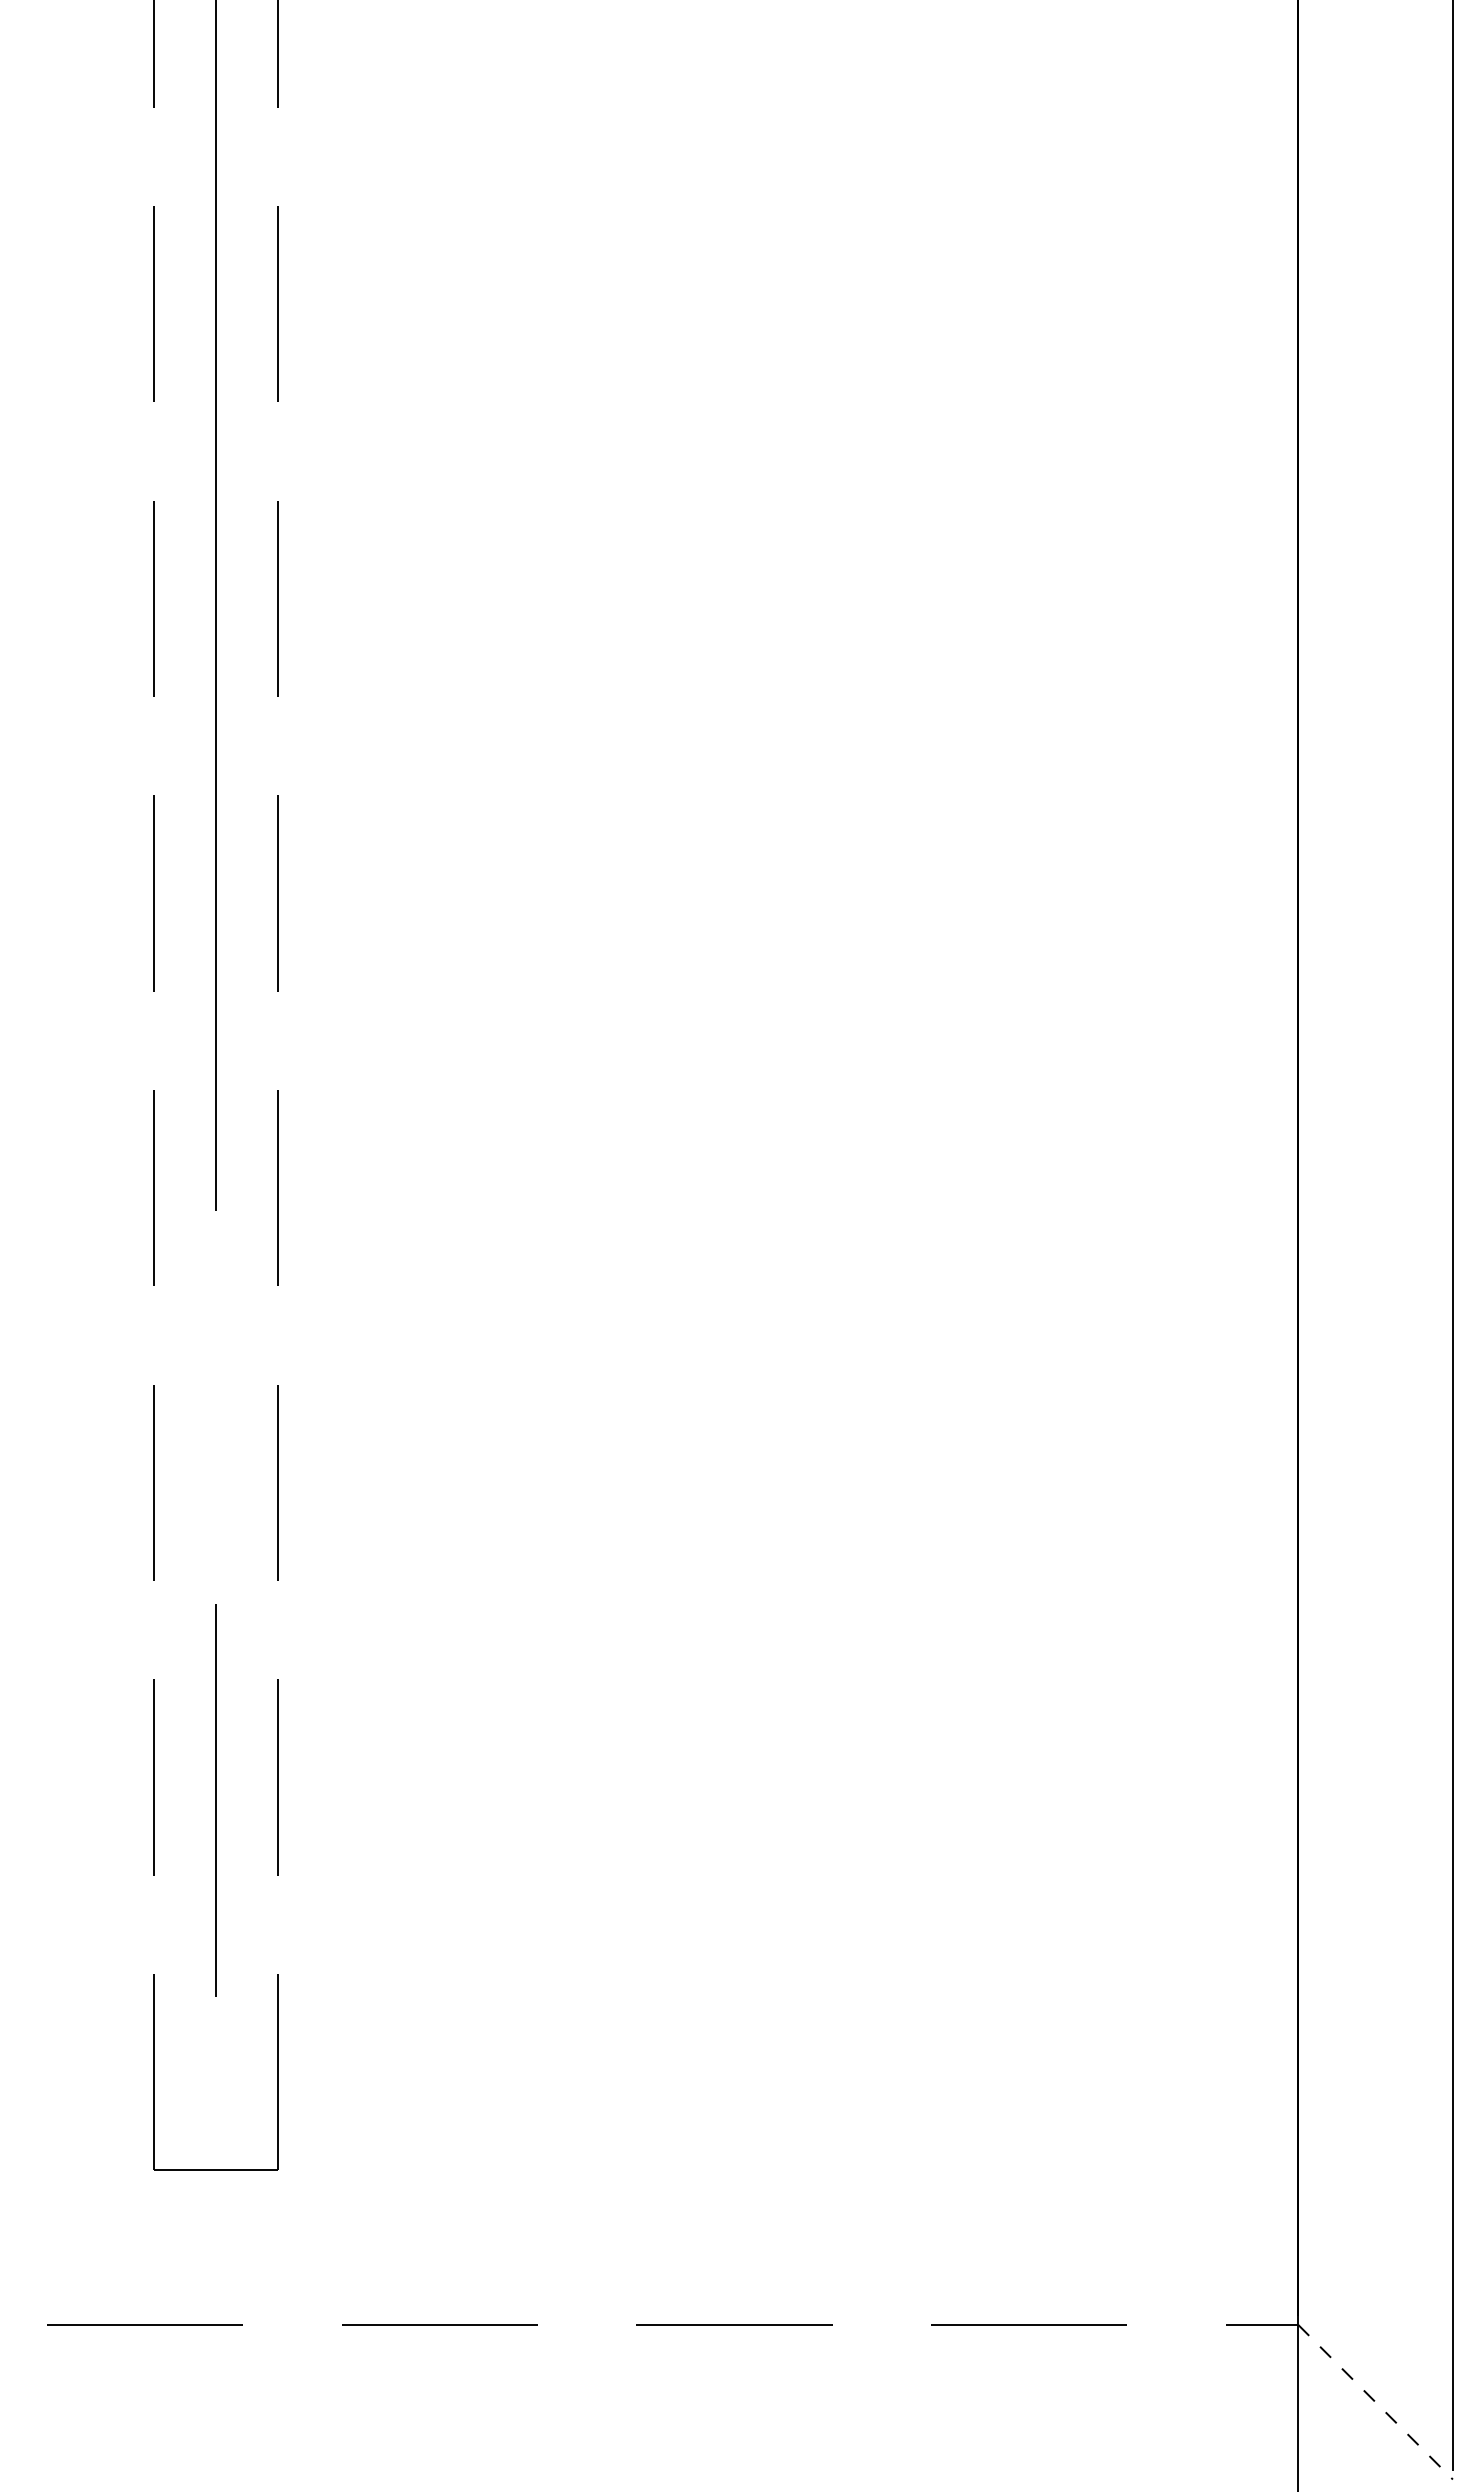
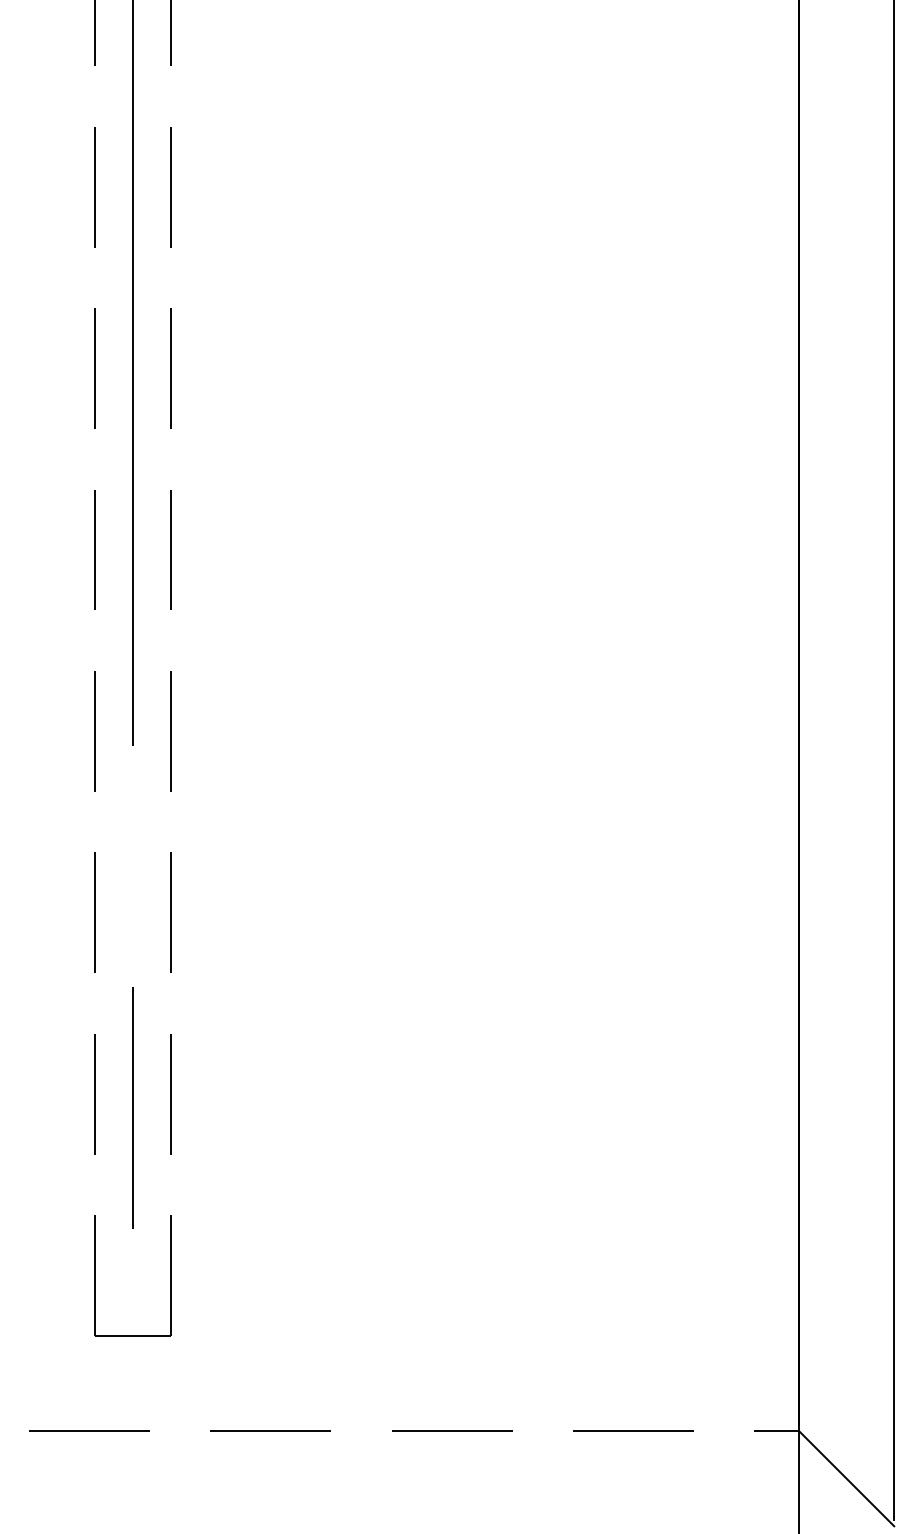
line: (1375, 2403) -> (846, 1479), dashed -> solid

